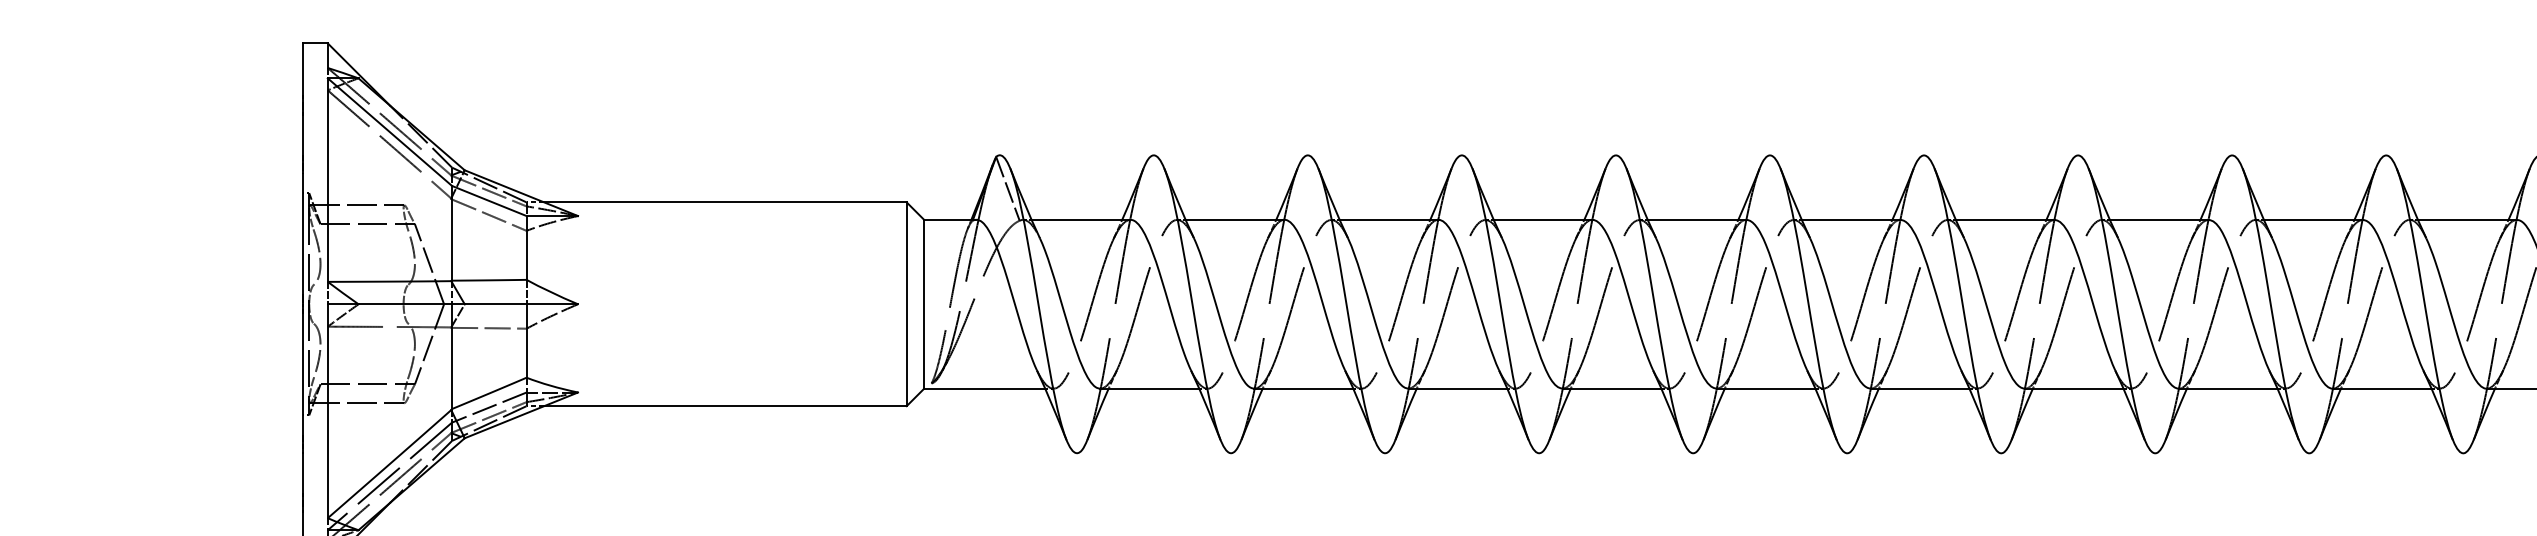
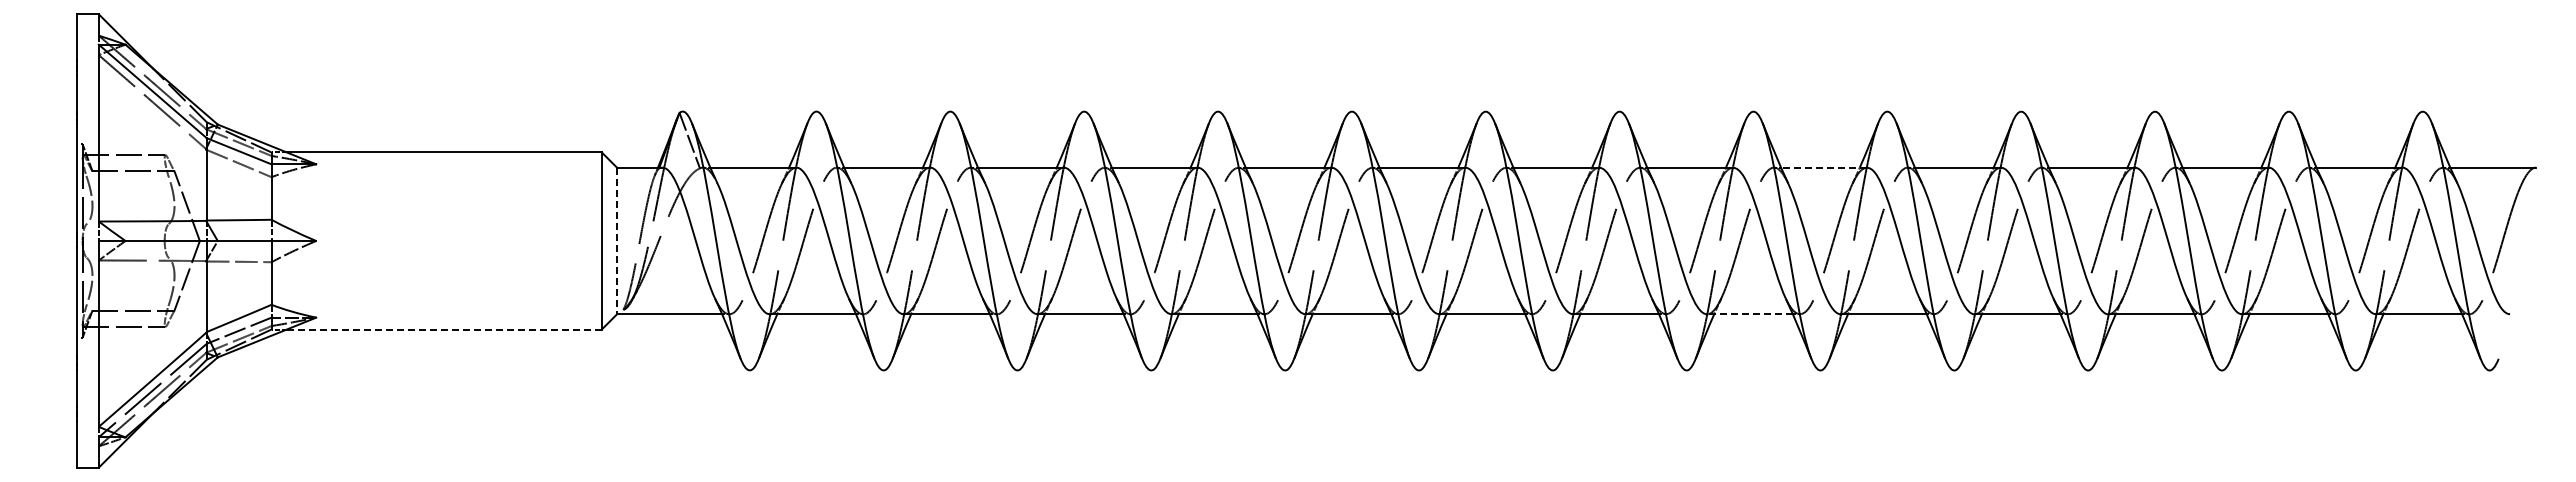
line: (2313, 219) -> (1824, 167), solid -> dashed
line: (923, 304) -> (616, 241), solid -> dashed
line: (2227, 388) -> (1749, 314), solid -> dashed
line: (724, 406) -> (443, 329), solid -> dashed

